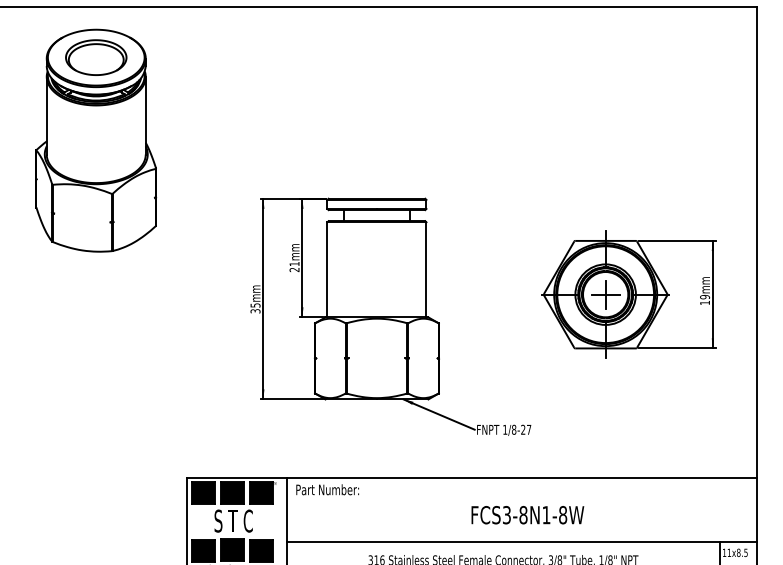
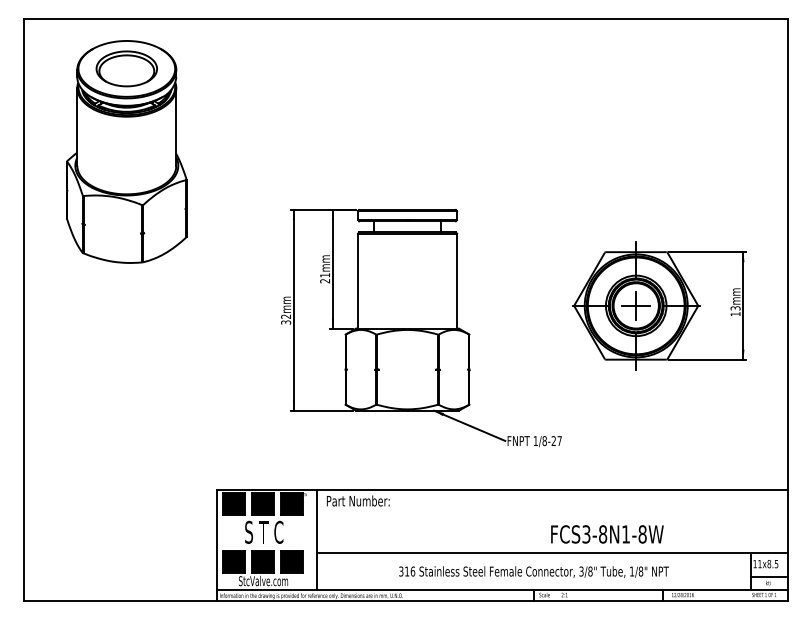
text: (704, 297) -> (735, 308), 19mm -> 13mm
text: (255, 305) -> (286, 316), 35mm -> 32mm
text: (527, 515) -> (607, 534), moved

